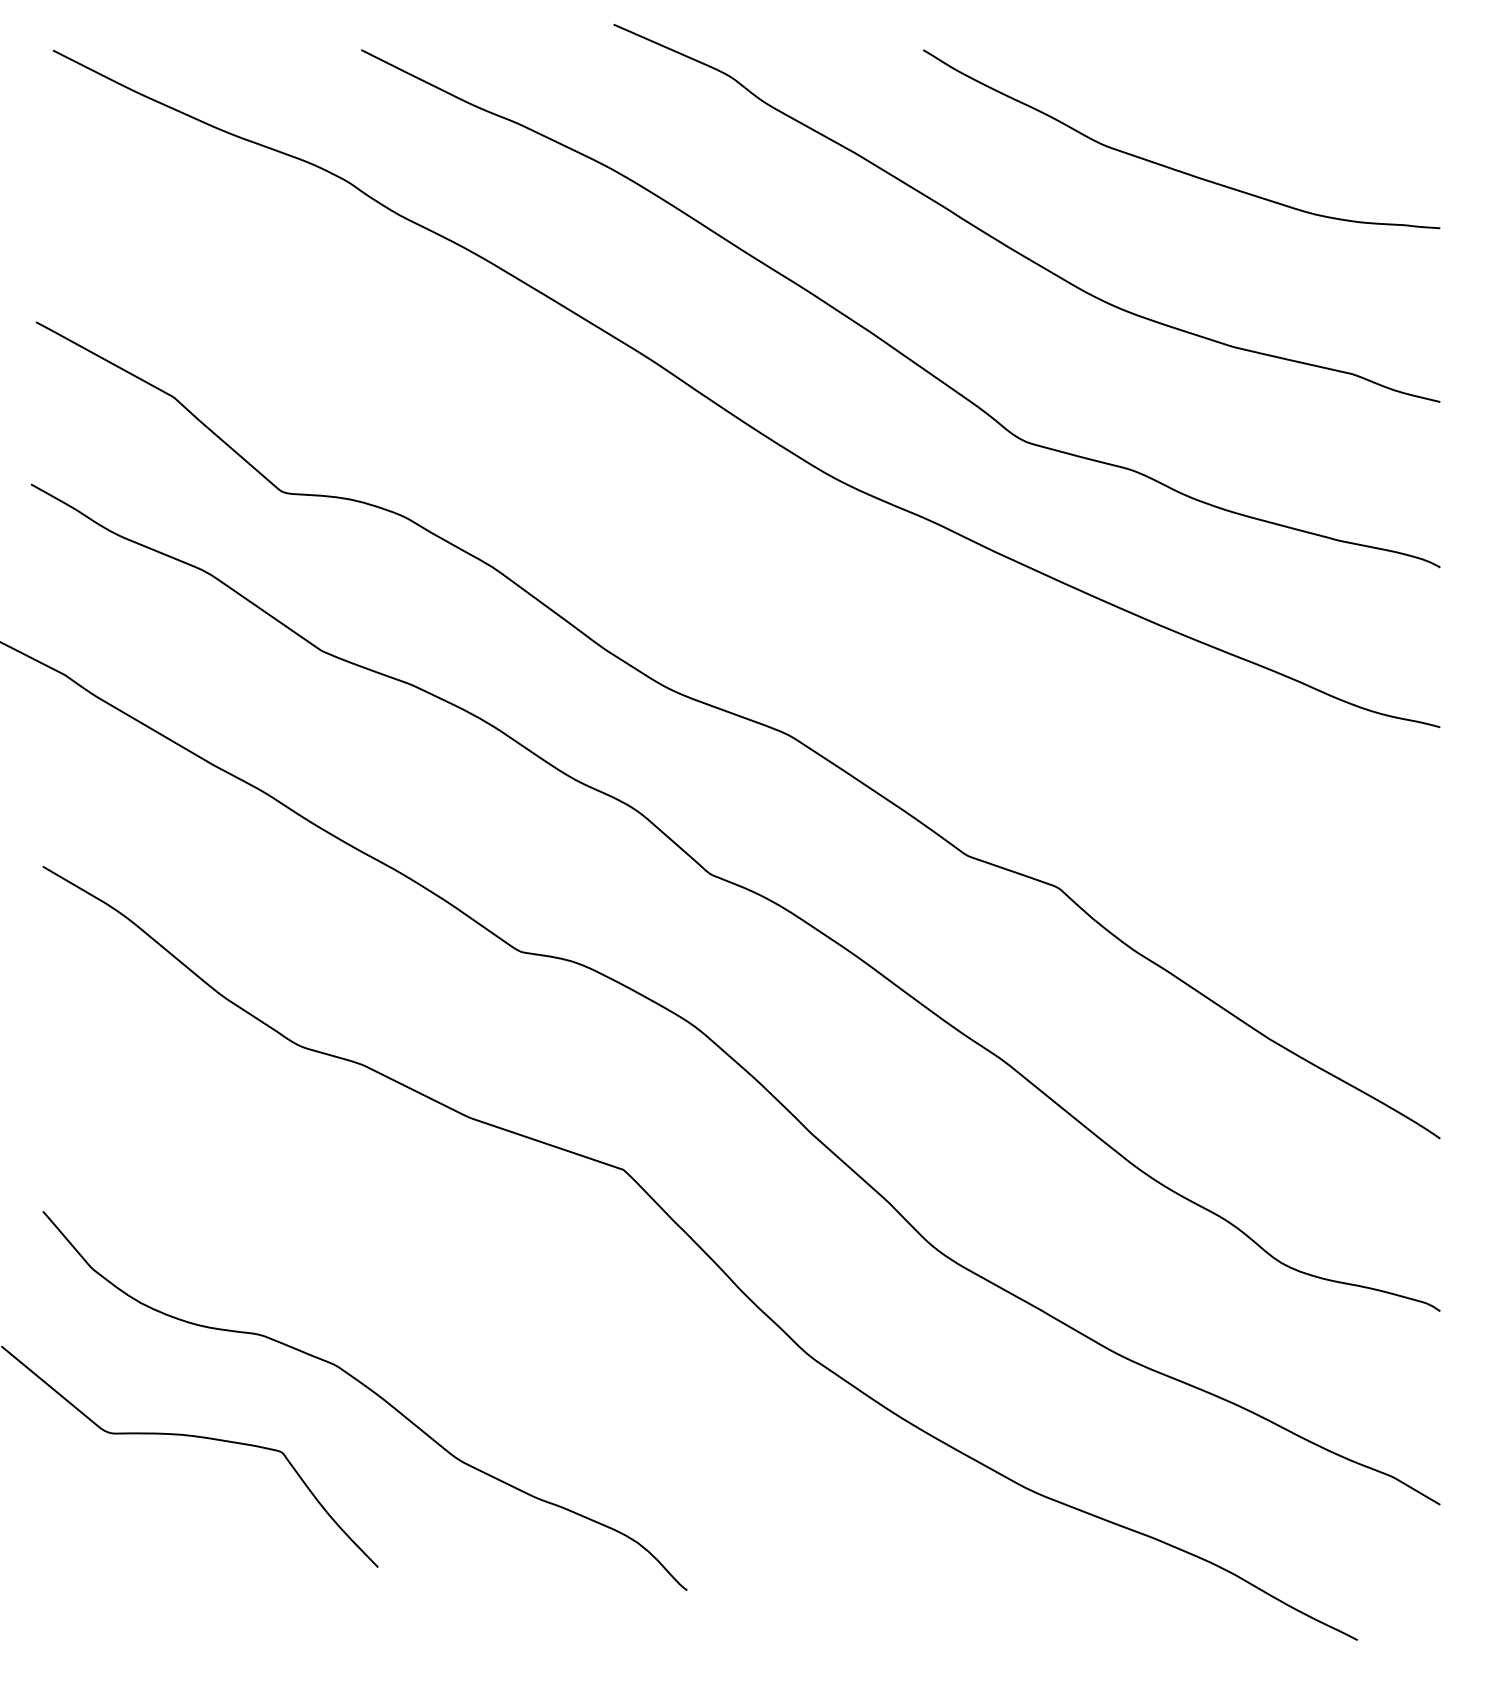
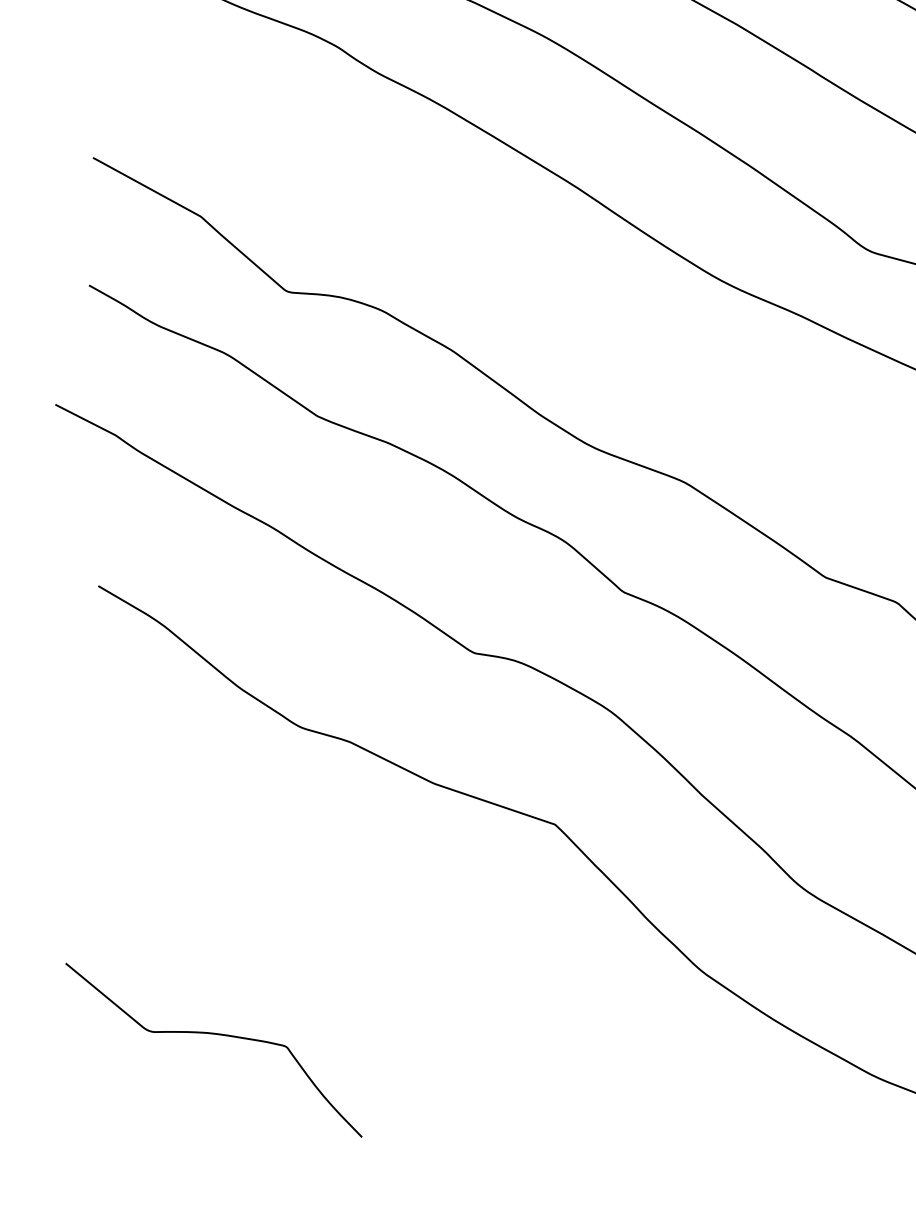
curve: (369, 1390) -> (355, 998), removed

